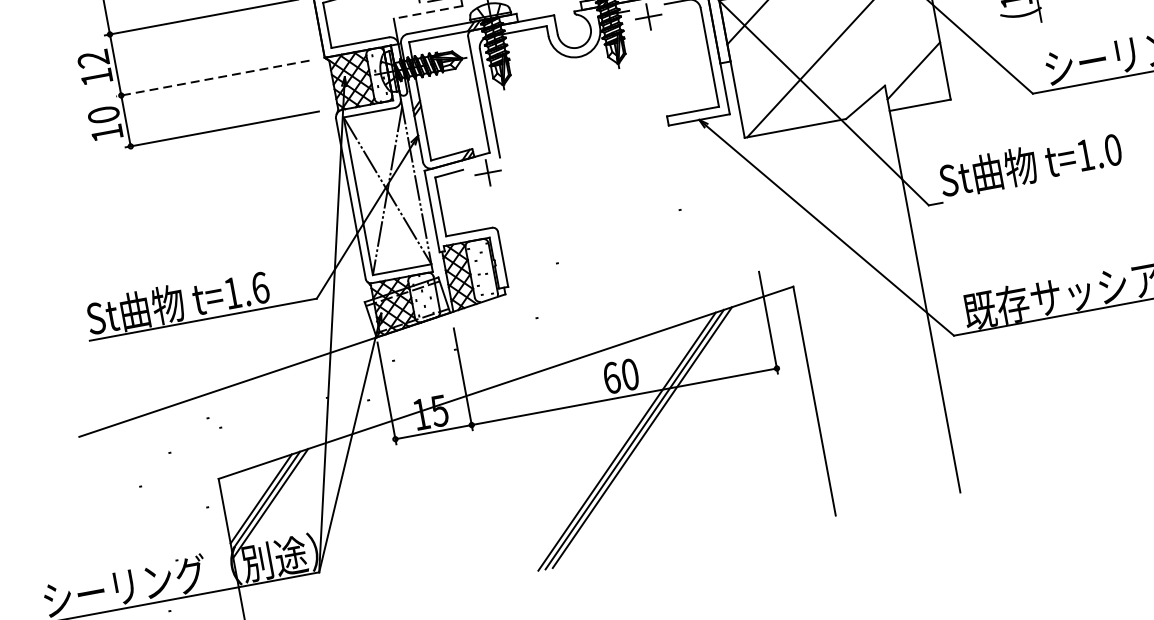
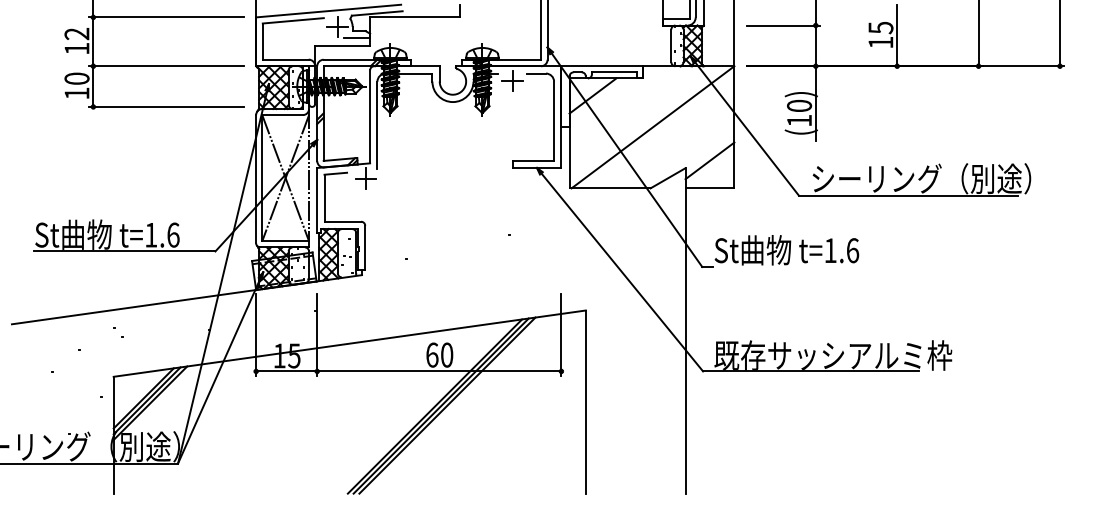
line: (427, 11) -> (342, 45), dashed -> solid
line: (212, 78) -> (166, 66), dashed -> solid
text: (1112, 149) -> (852, 250), t=1.0 -> t=1.6

